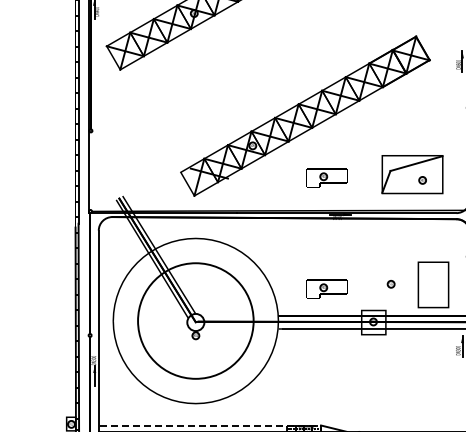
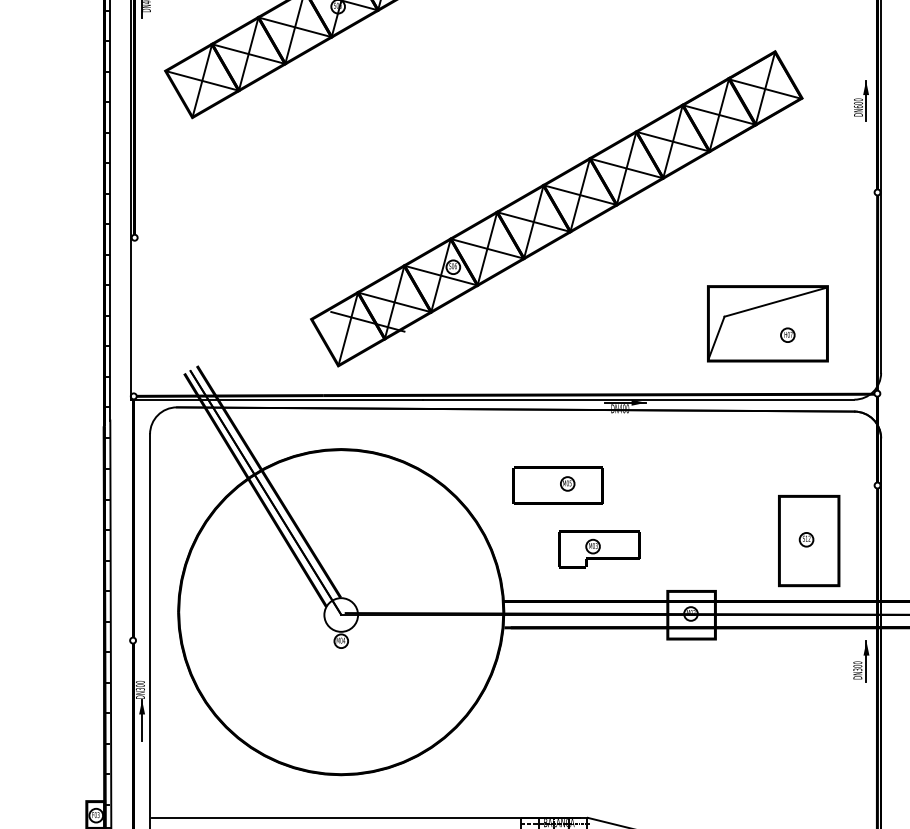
part: (326, 177) -> (598, 329), removed
part: (305, 256) -> (557, 485), added
part: (390, 284) -> (805, 540), moved
circle: (195, 320) -> (340, 611), size x1.43
line: (210, 425) -> (370, 817), dashed -> solid

